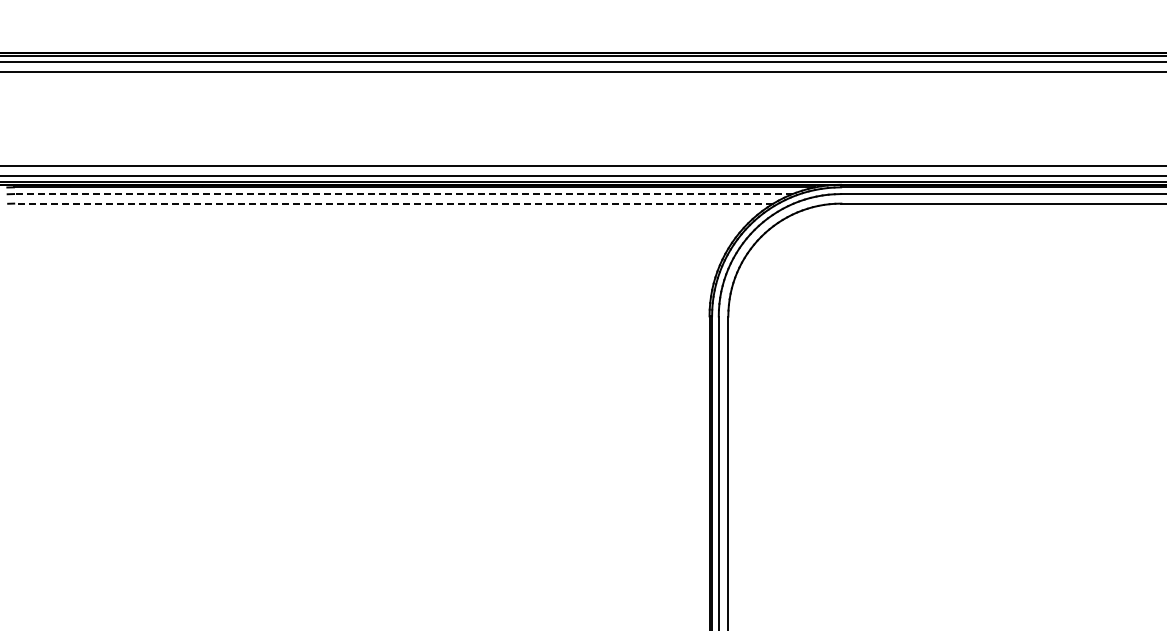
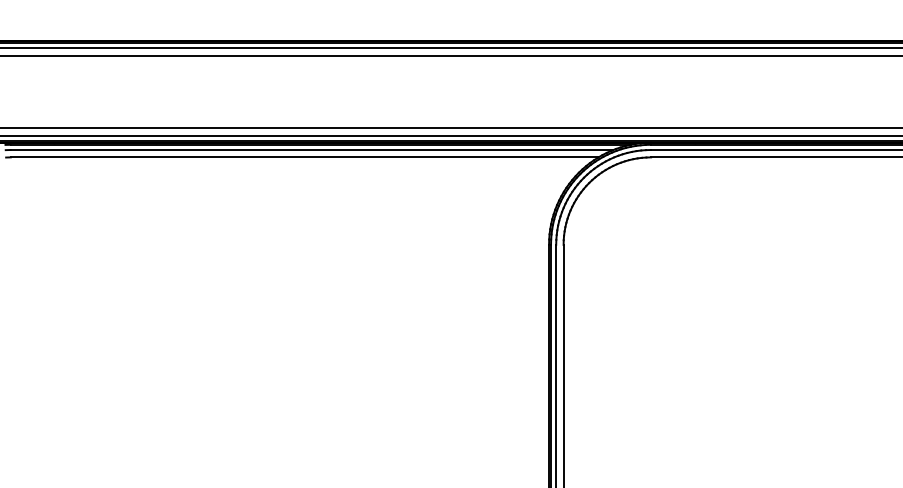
line: (402, 194) -> (311, 150), dashed -> solid
line: (393, 203) -> (304, 157), dashed -> solid

